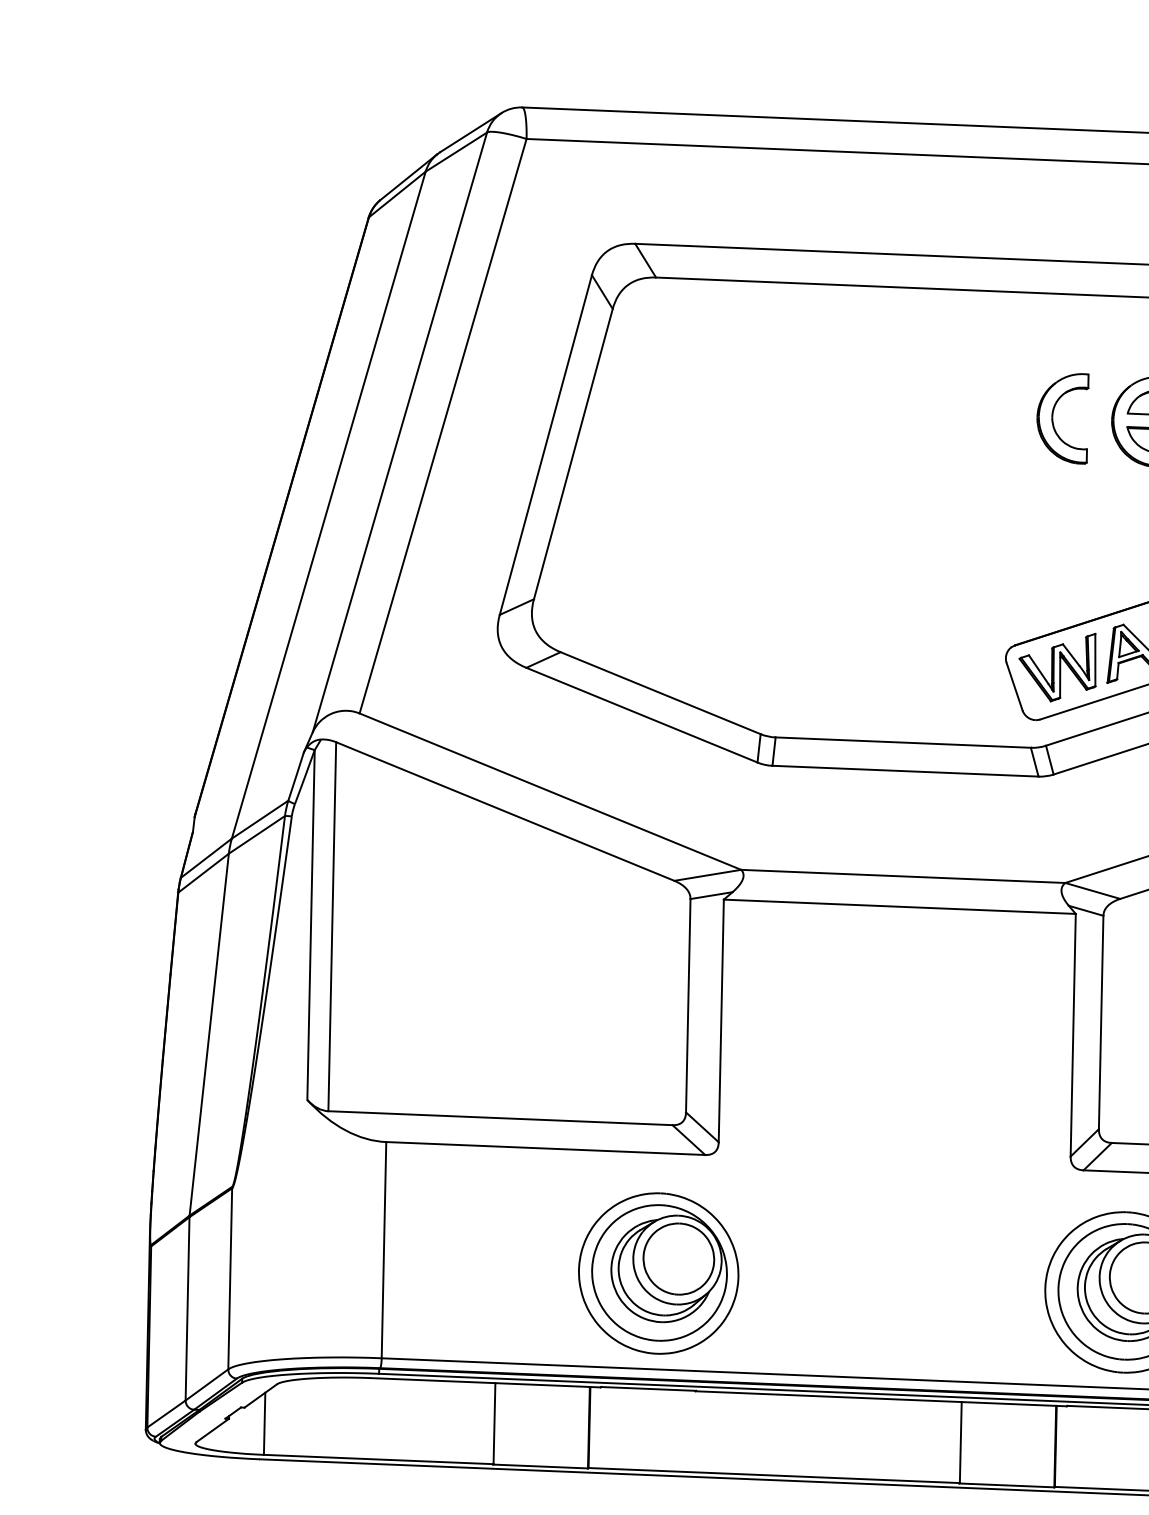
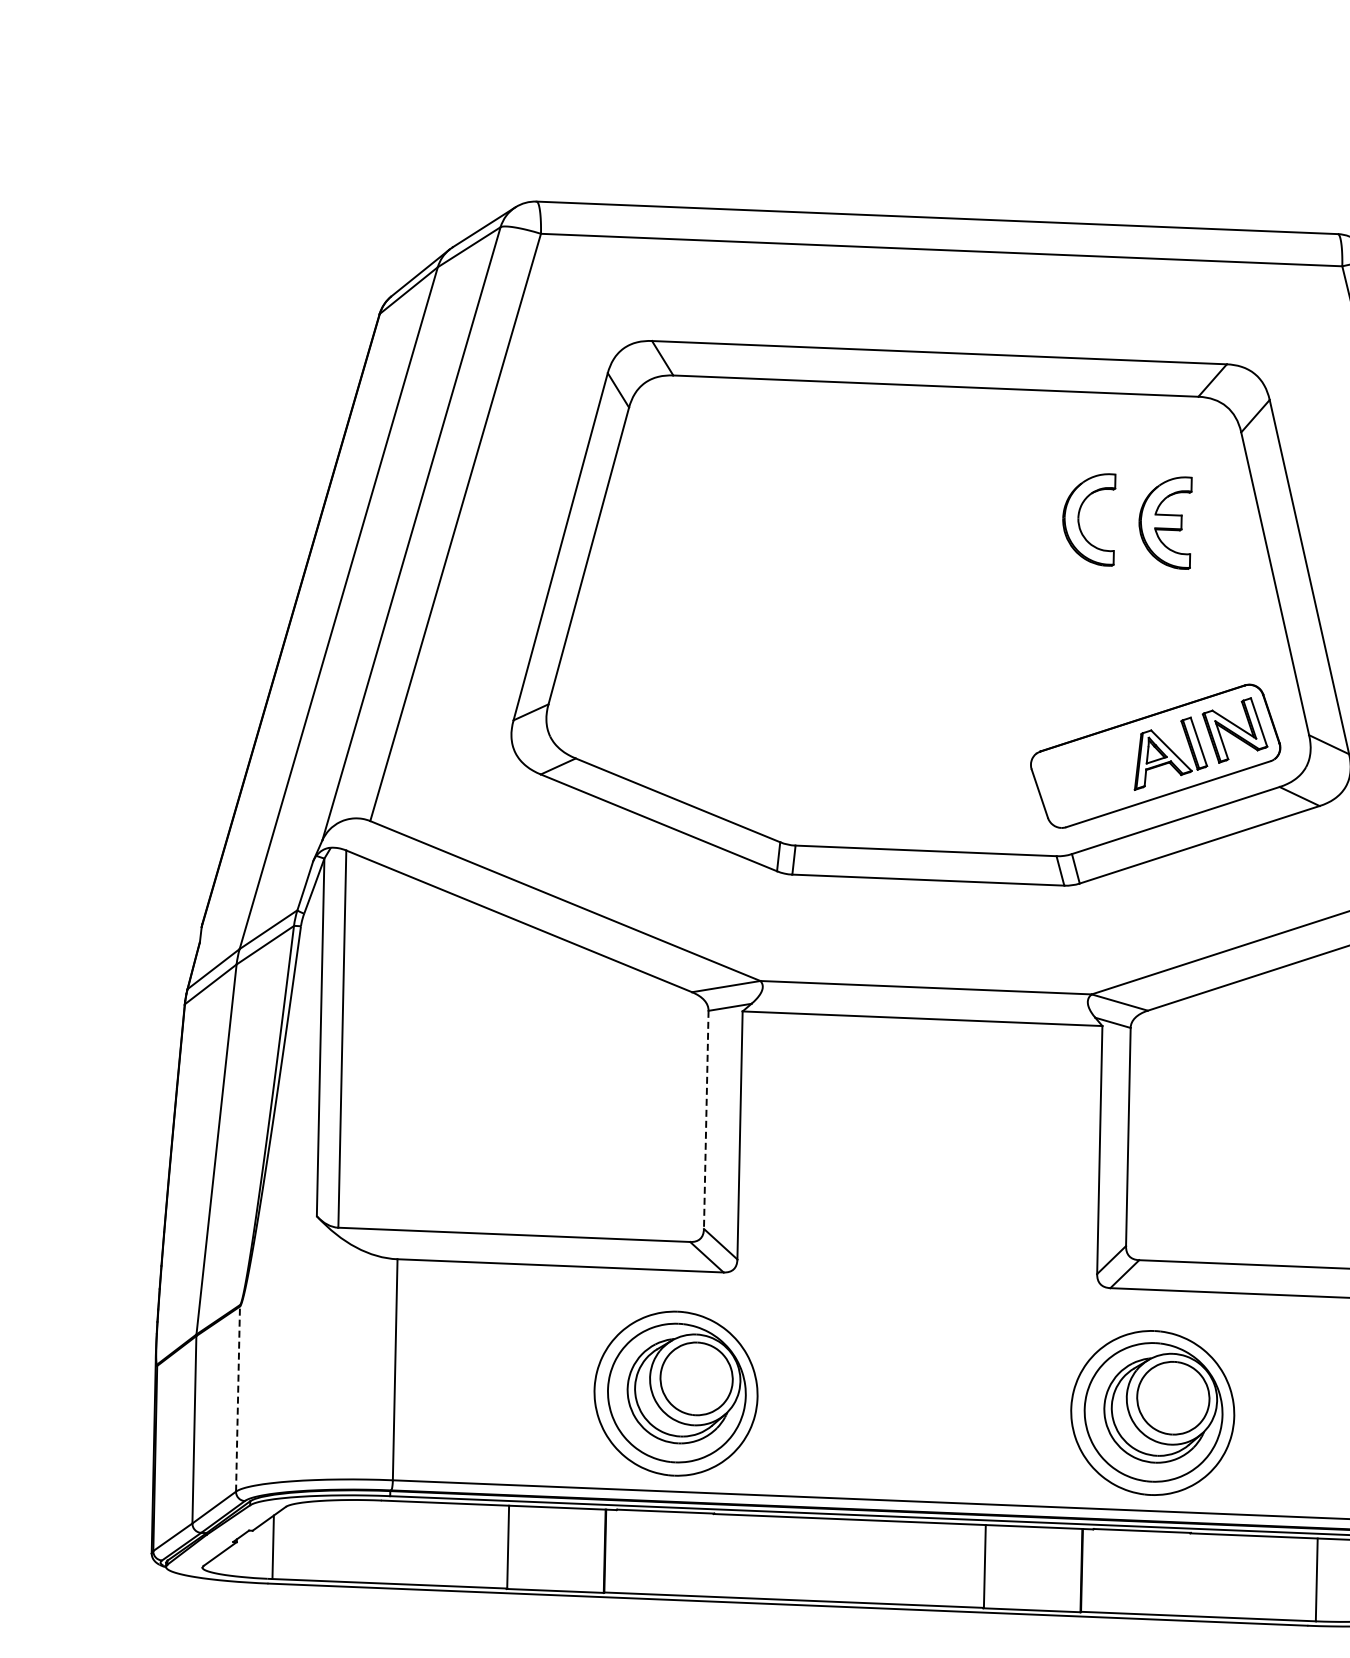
part: (1057, 666) -> (1083, 773), removed
line: (688, 1006) -> (706, 1120), solid -> dashed
line: (230, 1279) -> (238, 1399), solid -> dashed

